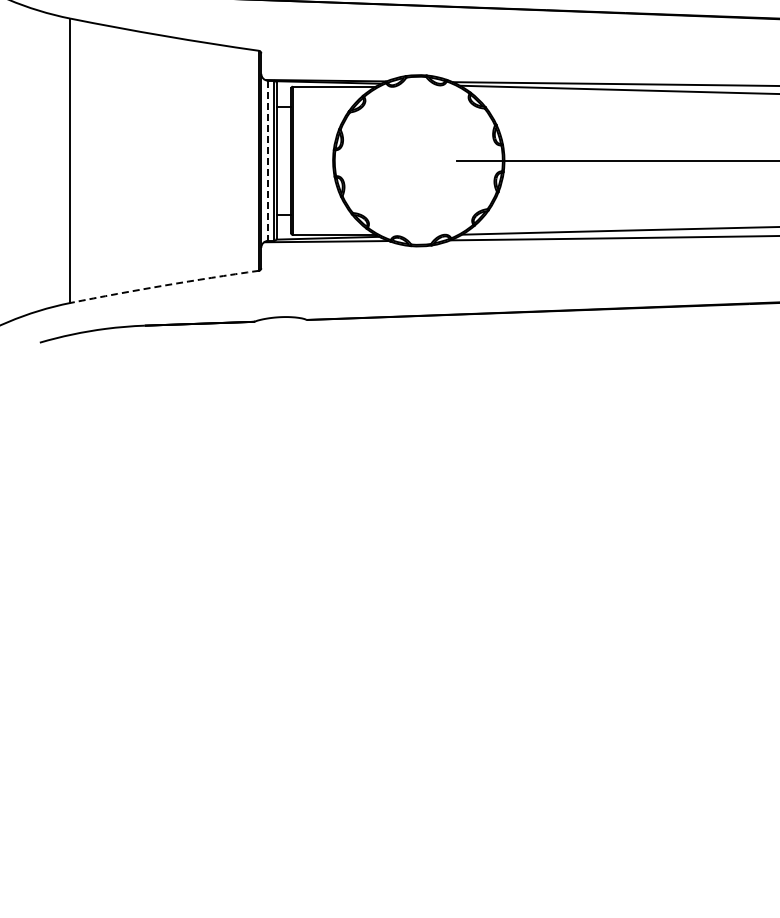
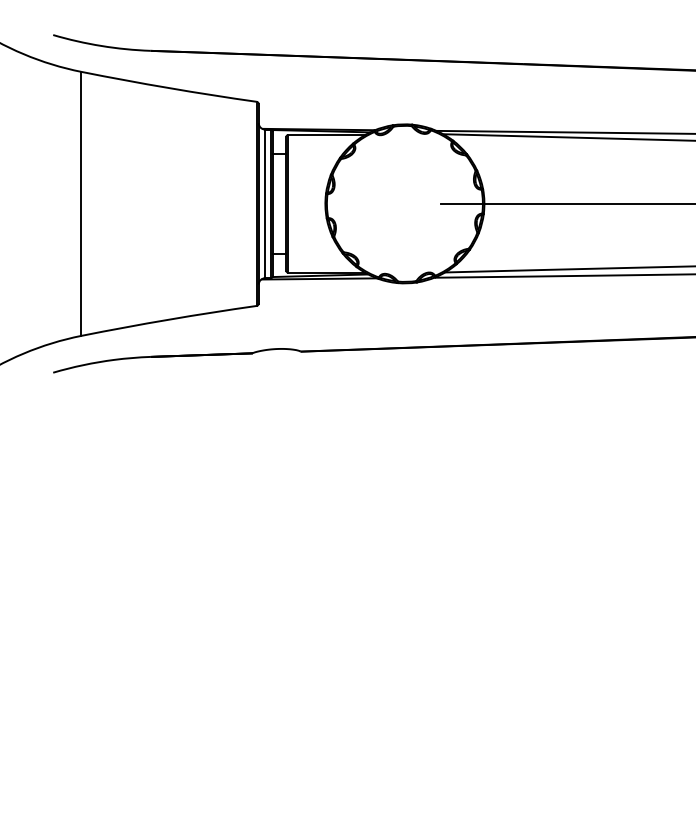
line: (268, 161) -> (265, 204), dashed -> solid
arc: (164, 285) -> (168, 319), dashed -> solid

